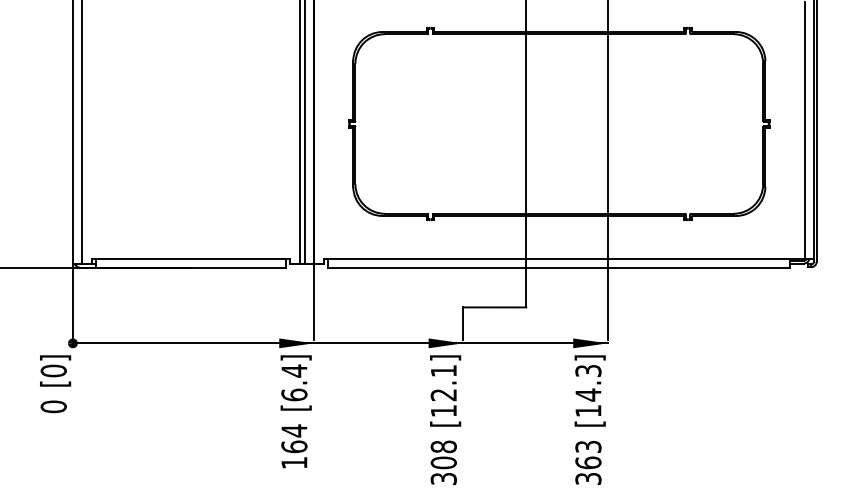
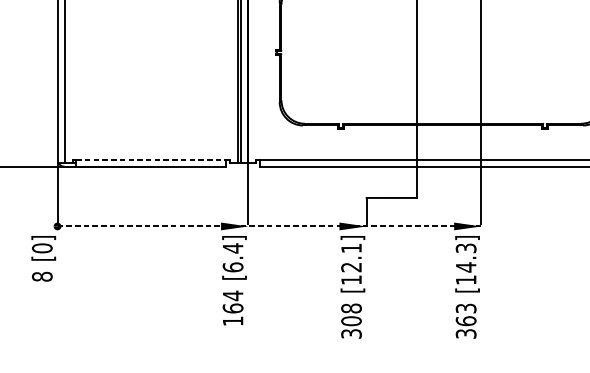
line: (191, 259) -> (151, 159), solid -> dashed
line: (340, 343) -> (269, 226), solid -> dashed
text: (53, 406) -> (42, 276), 0 -> 8

